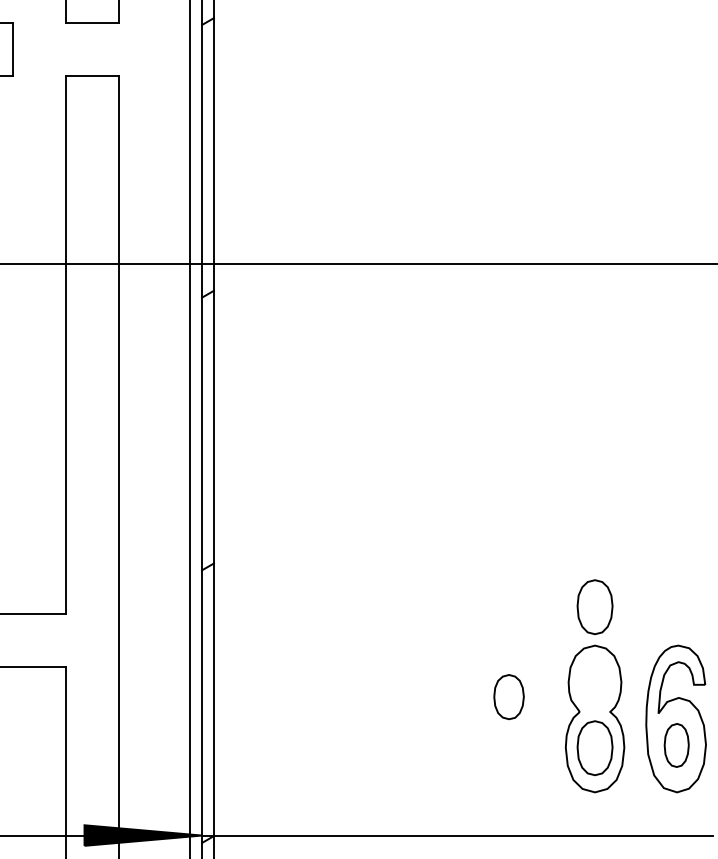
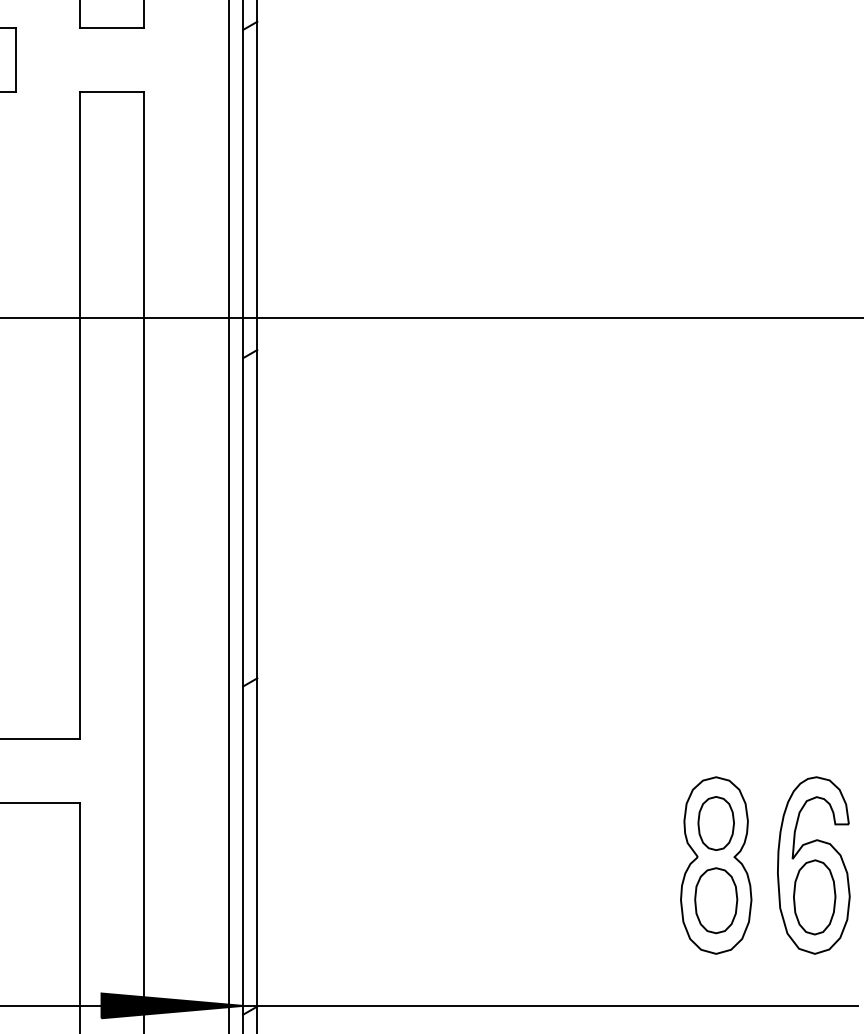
part: (594, 607) -> (715, 731), removed
part: (508, 697) -> (715, 824), moved
part: (676, 745) -> (814, 897), size x1.43

